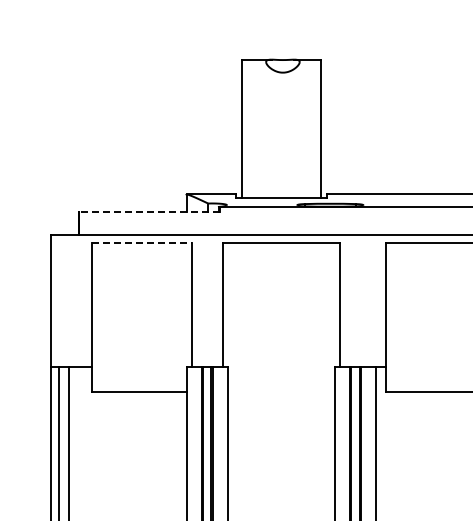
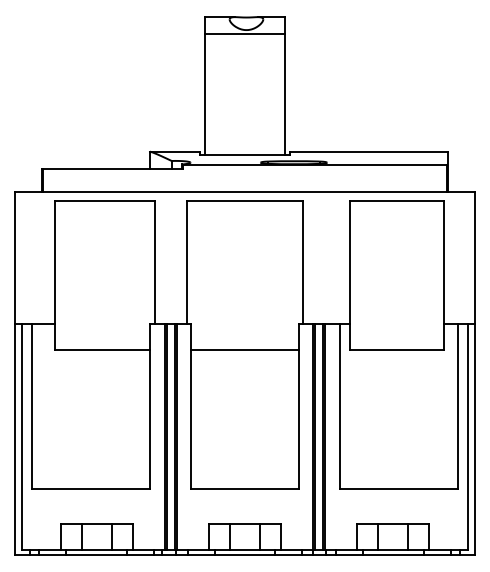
line: (280, 76) -> (244, 33), added
line: (148, 212) -> (112, 169), dashed -> solid
line: (141, 243) -> (105, 200), dashed -> solid
line: (280, 392) -> (244, 349), added

